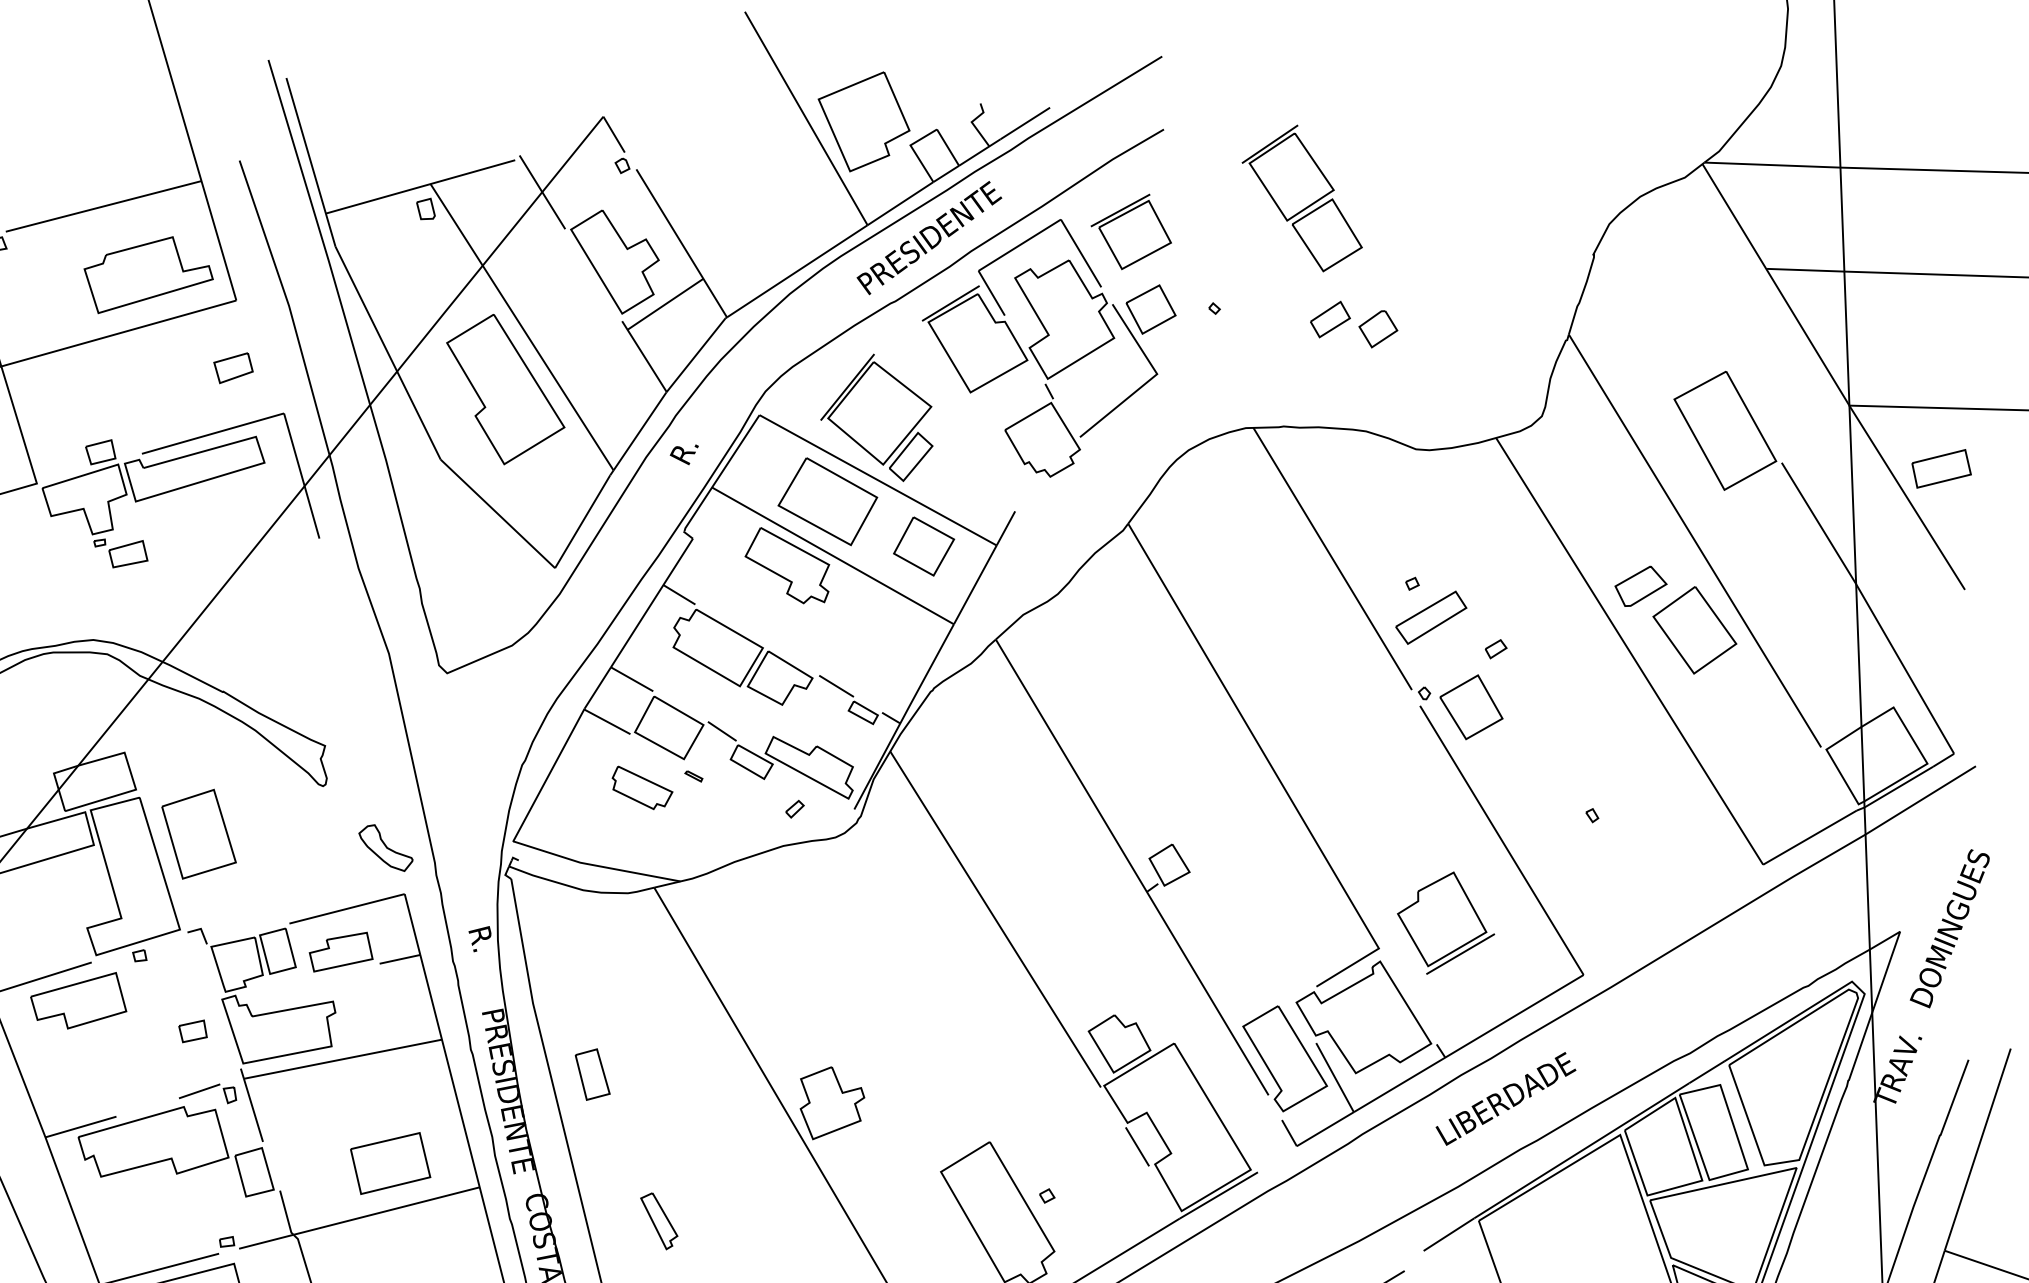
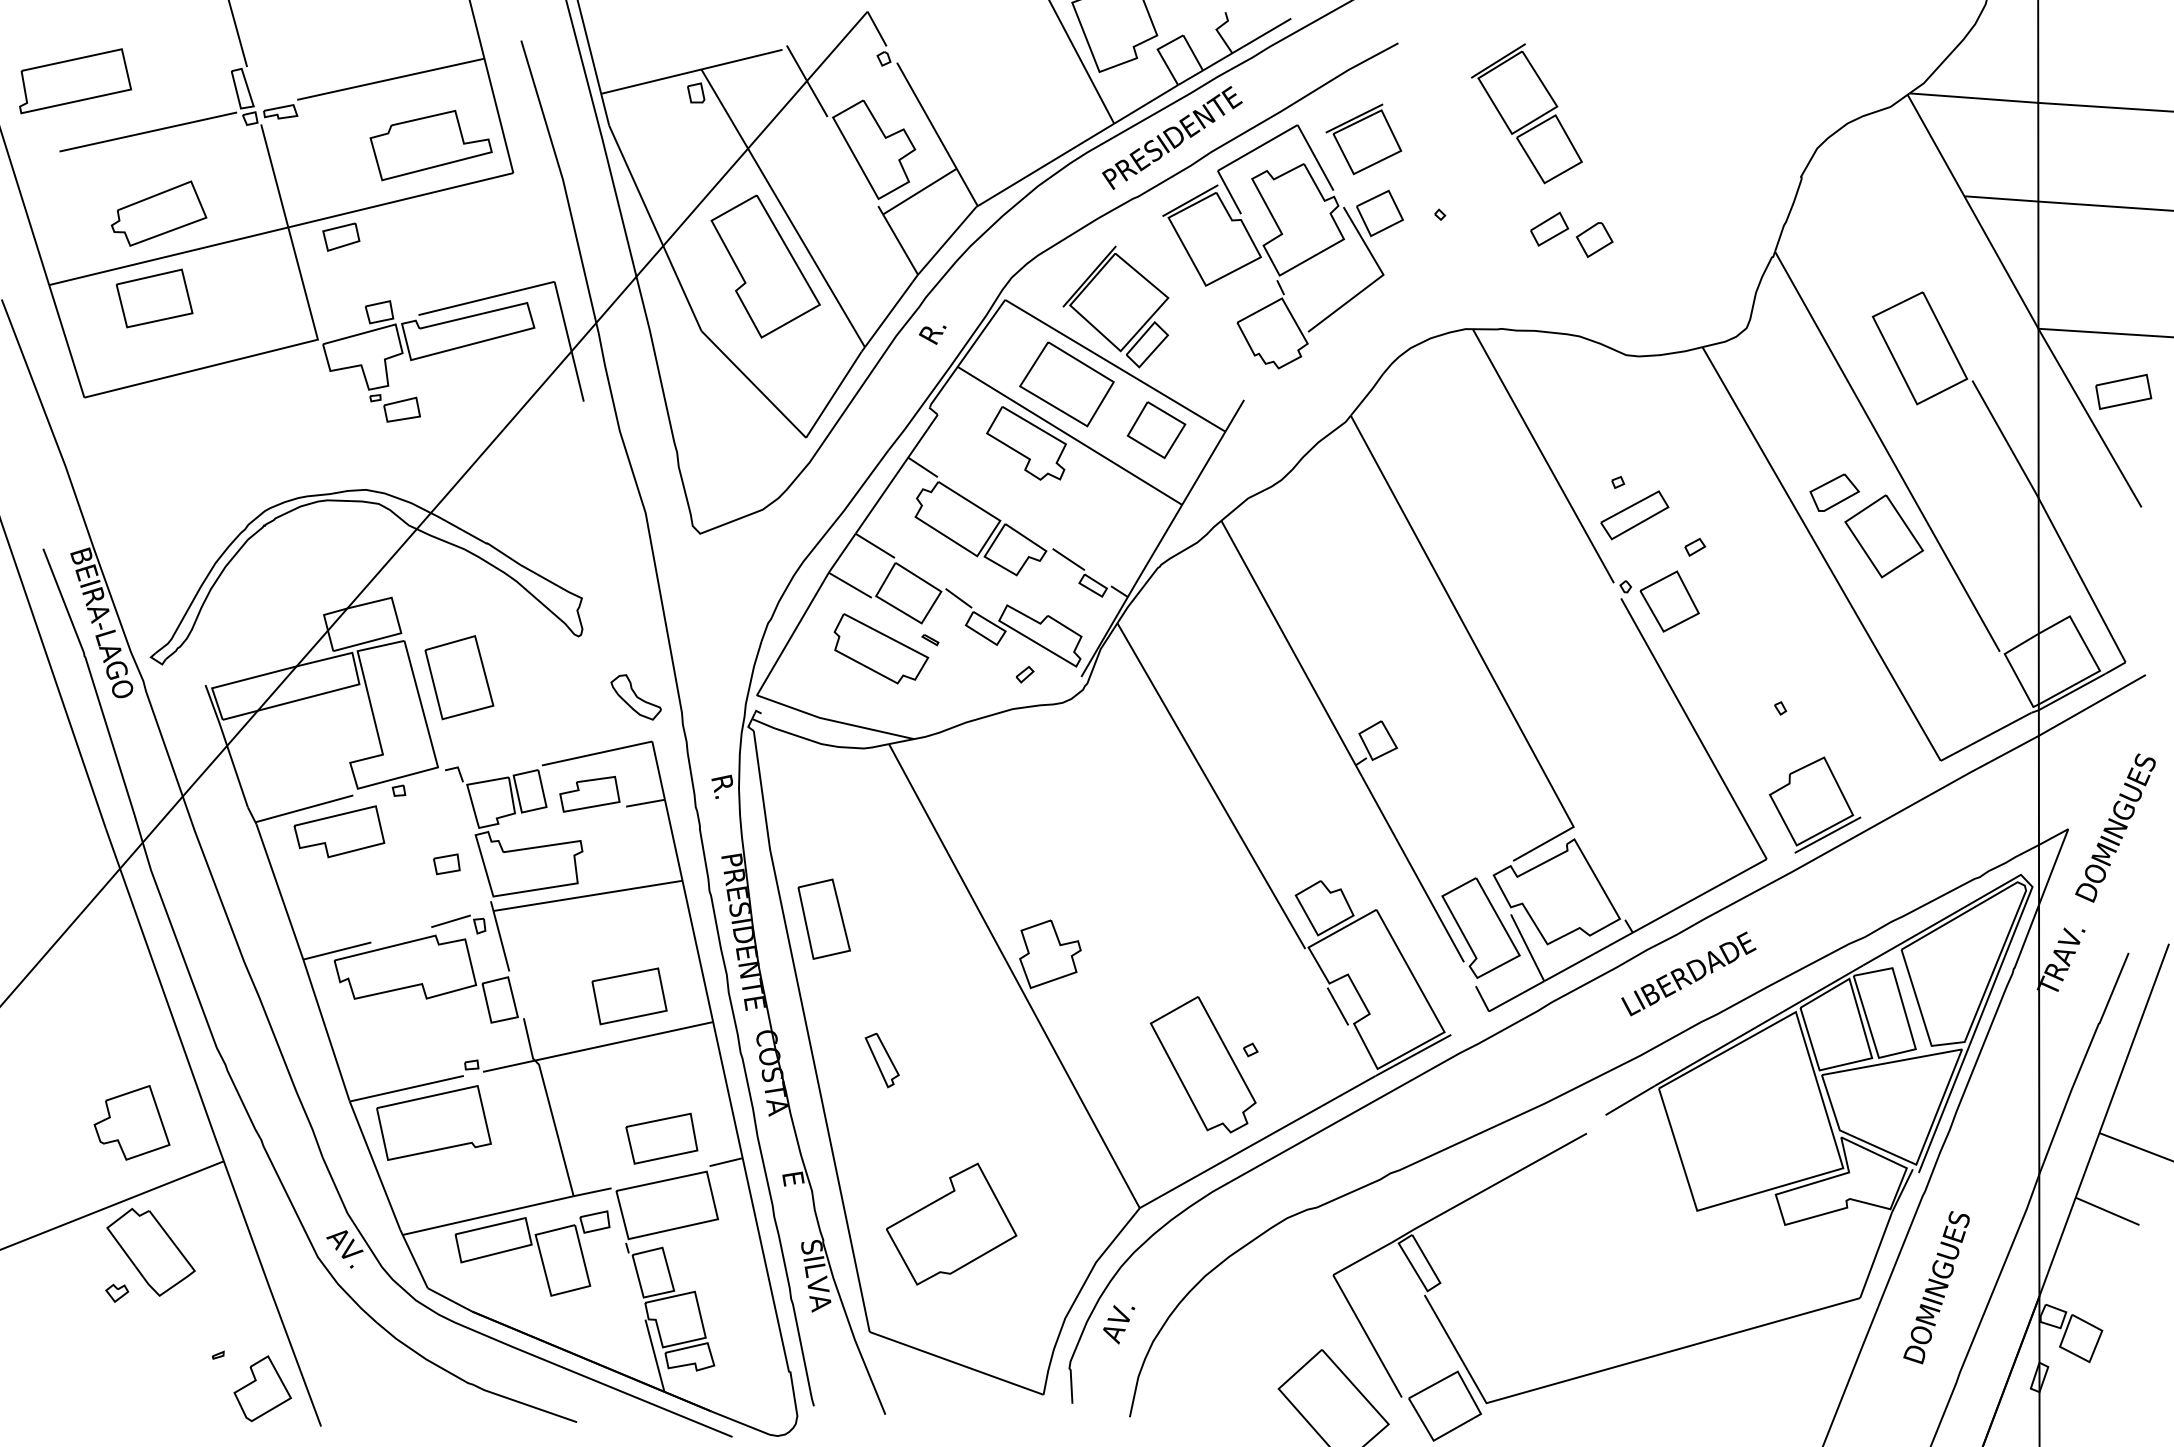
part: (233, 367) -> (341, 236), moved
part: (642, 787) -> (881, 648), size x1.67
part: (1446, 922) -> (1815, 804), moved
part: (591, 1073) -> (823, 918), size x1.67

